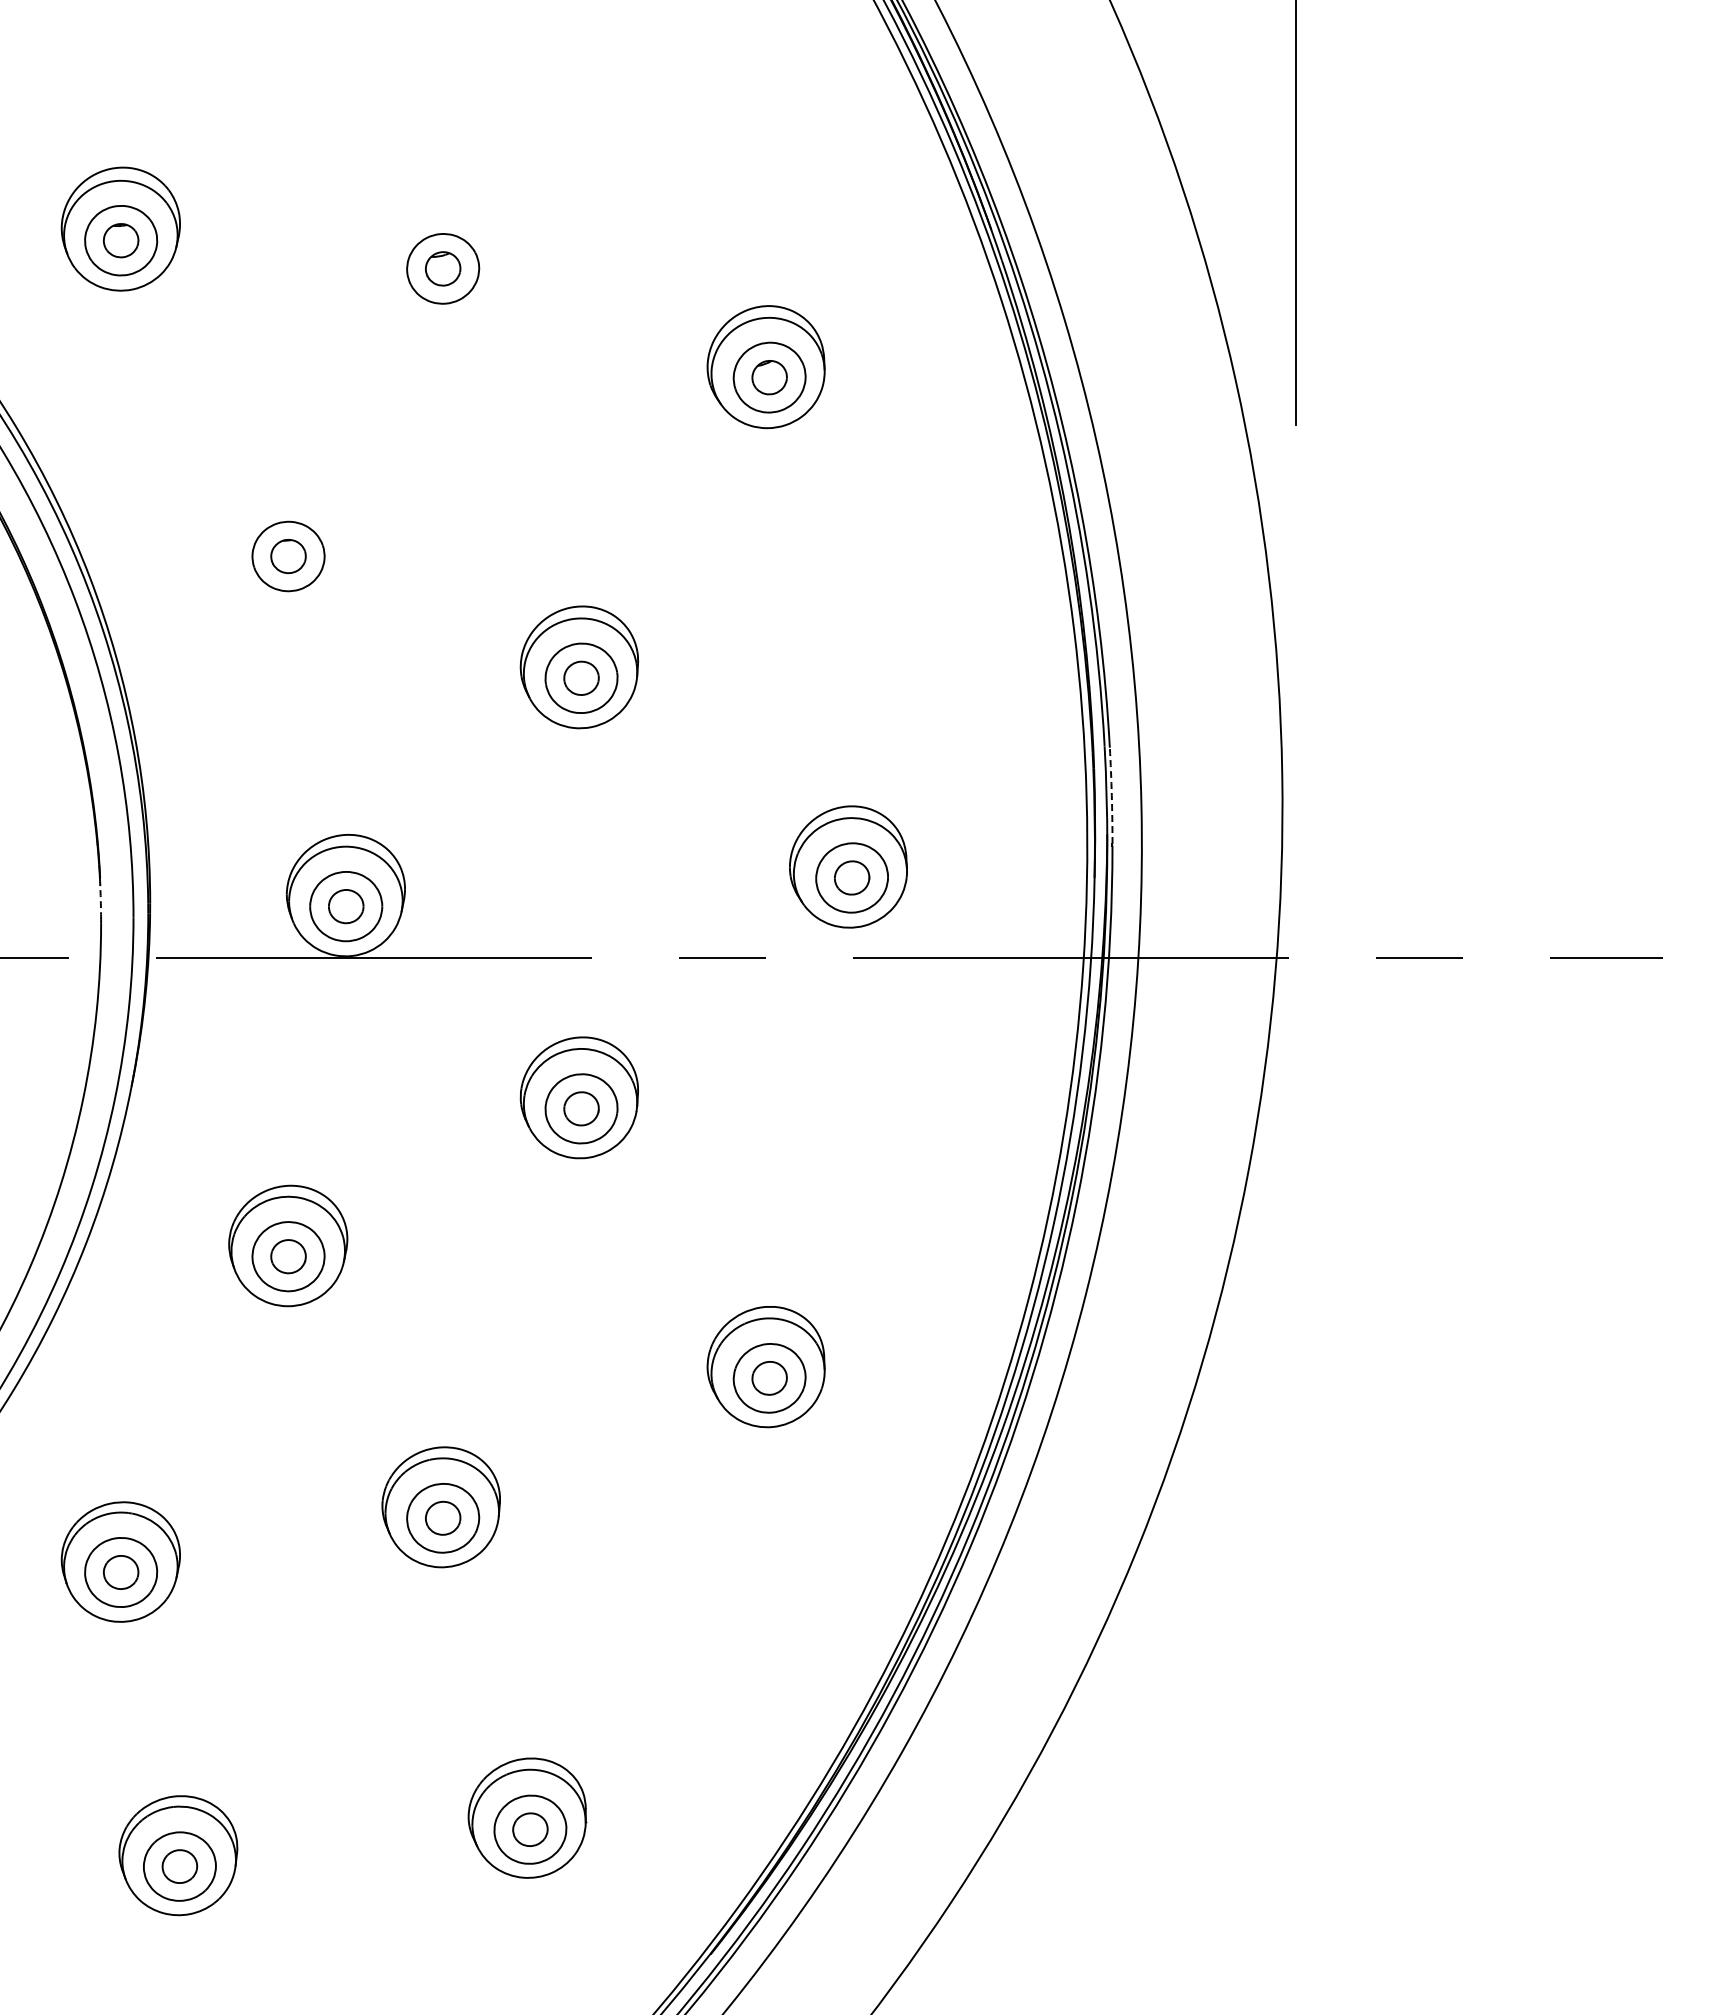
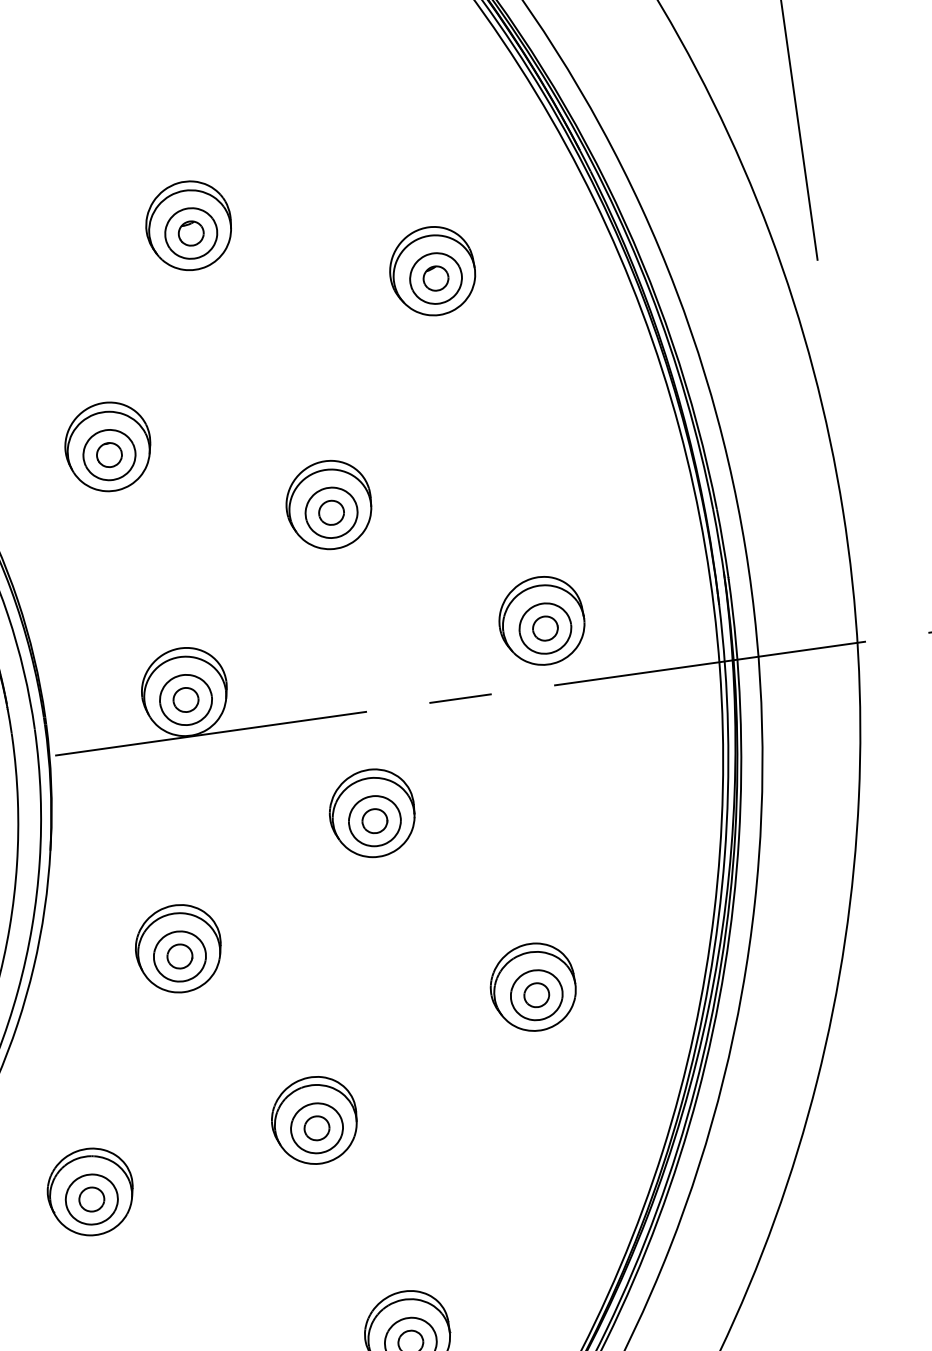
part: (440, 257) -> (188, 225), added
part: (288, 545) -> (108, 447), added
arc: (1111, 795) -> (722, 543), dashed -> solid
arc: (100, 901) -> (9, 721), dashed -> solid

